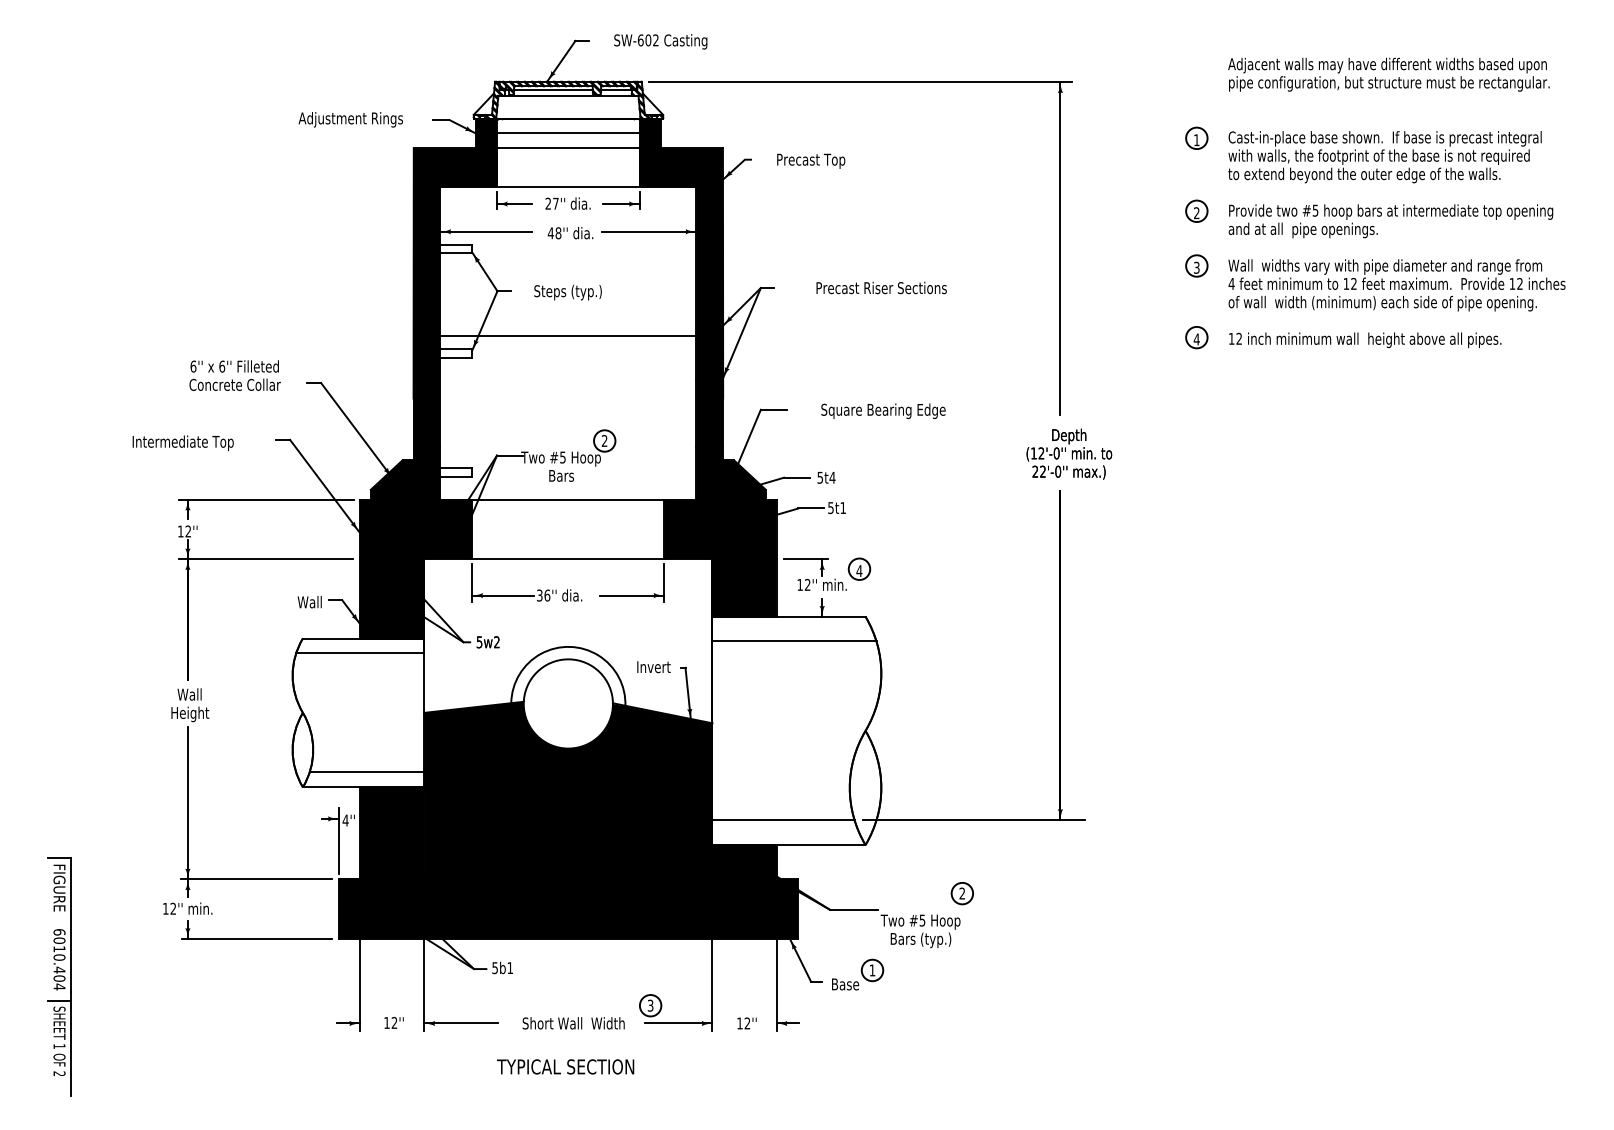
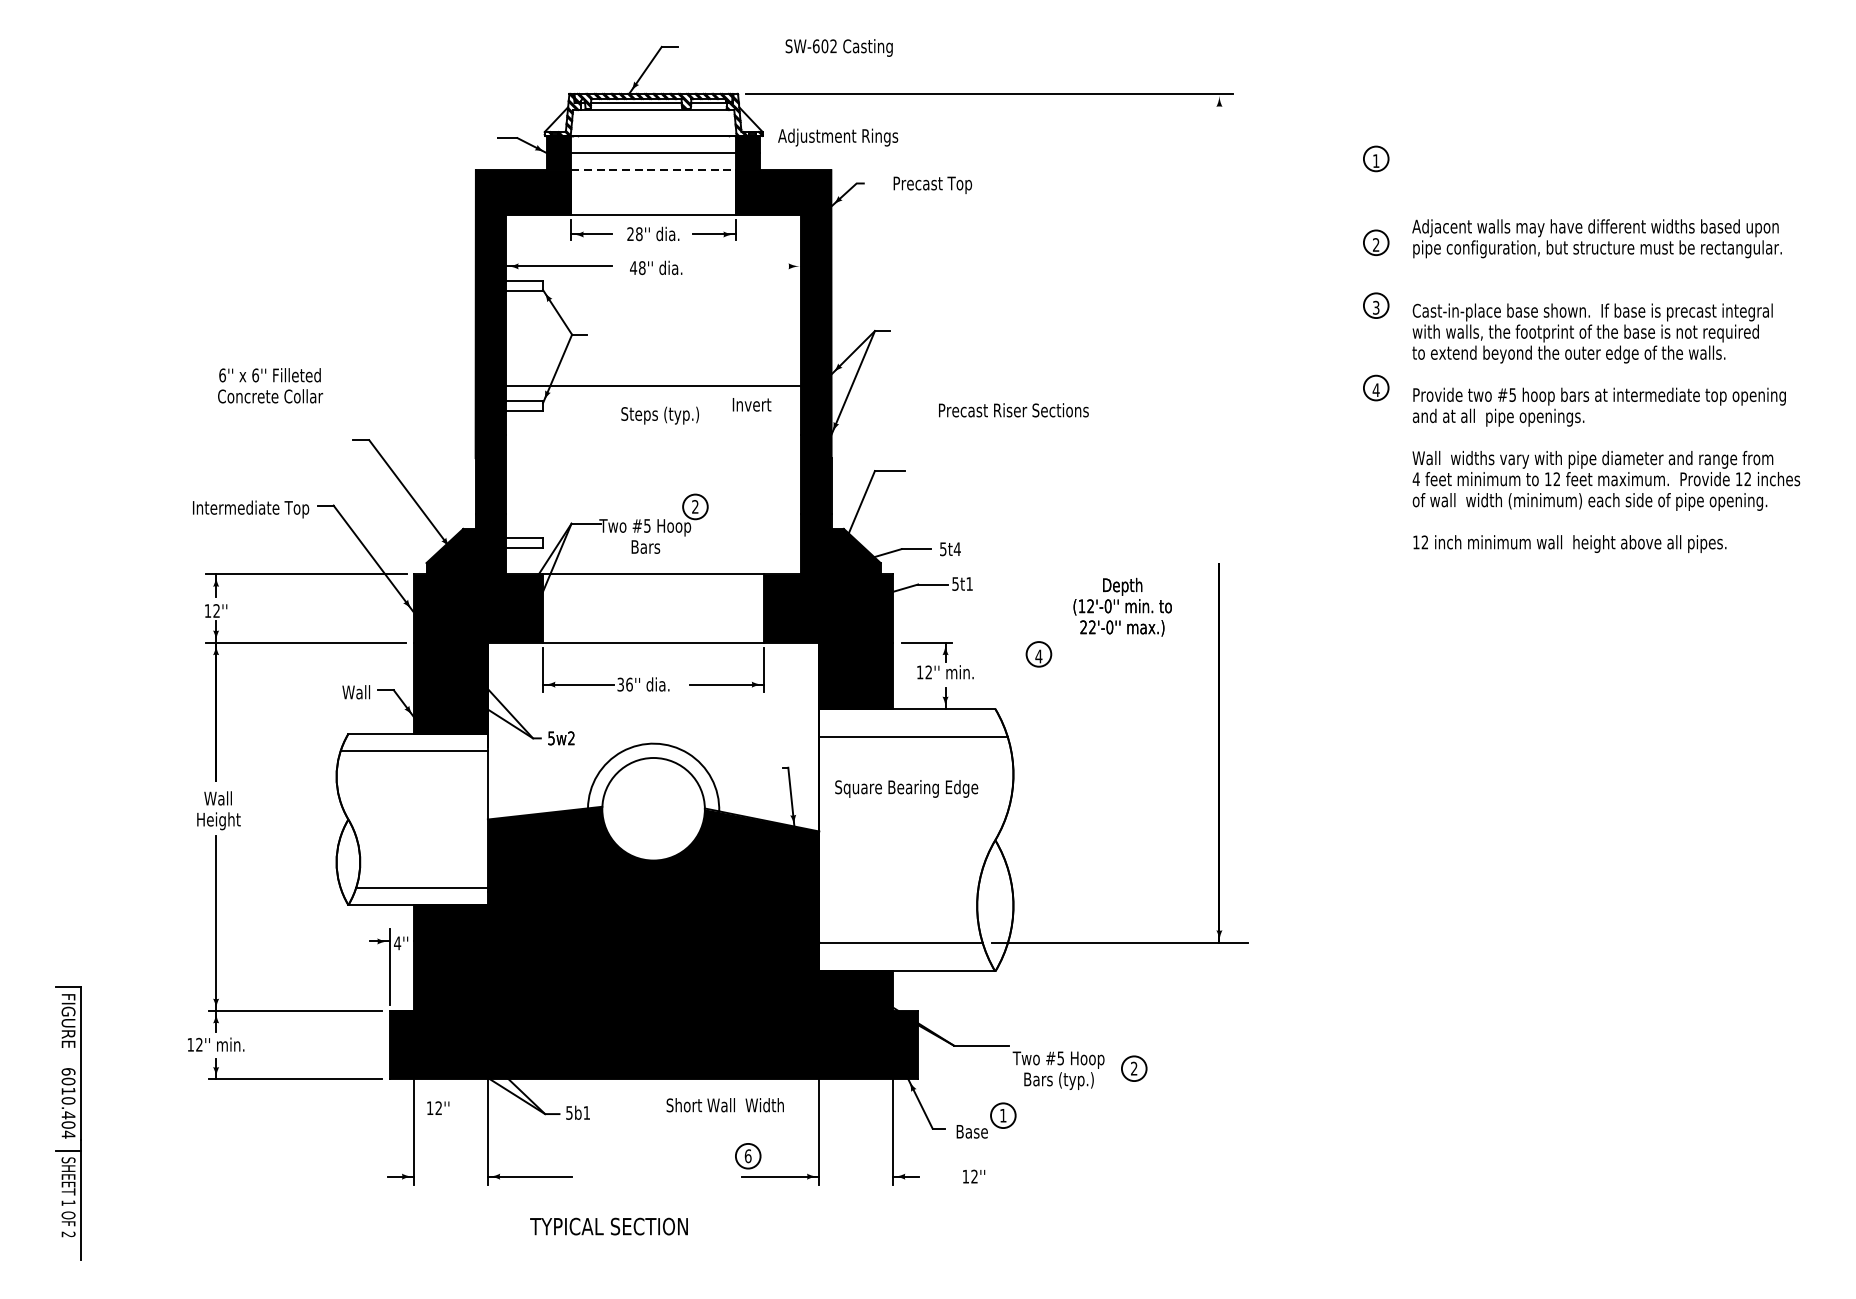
text: (660, 41) -> (838, 47), moved
text: (350, 119) -> (837, 137), moved
line: (568, 148) -> (653, 170), solid -> dashed
text: (1396, 202) -> (1605, 385), moved
text: (555, 203) -> (638, 233), 27'' -> 28''
line: (648, 231) -> (745, 266), removed
line: (1060, 248) -> (1219, 285), removed
text: (881, 287) -> (1013, 409), moved
text: (567, 292) -> (659, 415), moved
text: (234, 375) -> (269, 385), moved
text: (883, 410) -> (906, 788), moved
text: (182, 442) -> (250, 508), moved
text: (1069, 453) -> (1122, 606), moved
part: (859, 568) -> (1038, 653), moved
text: (653, 667) -> (751, 405), moved
part: (961, 893) -> (1133, 1068), moved
text: (650, 1005) -> (748, 1155), 3 -> 6
text: (393, 1022) -> (437, 1107), moved
text: (573, 1023) -> (725, 1105), moved
text: (746, 1023) -> (973, 1176), moved
text: (565, 1066) -> (608, 1226), moved

